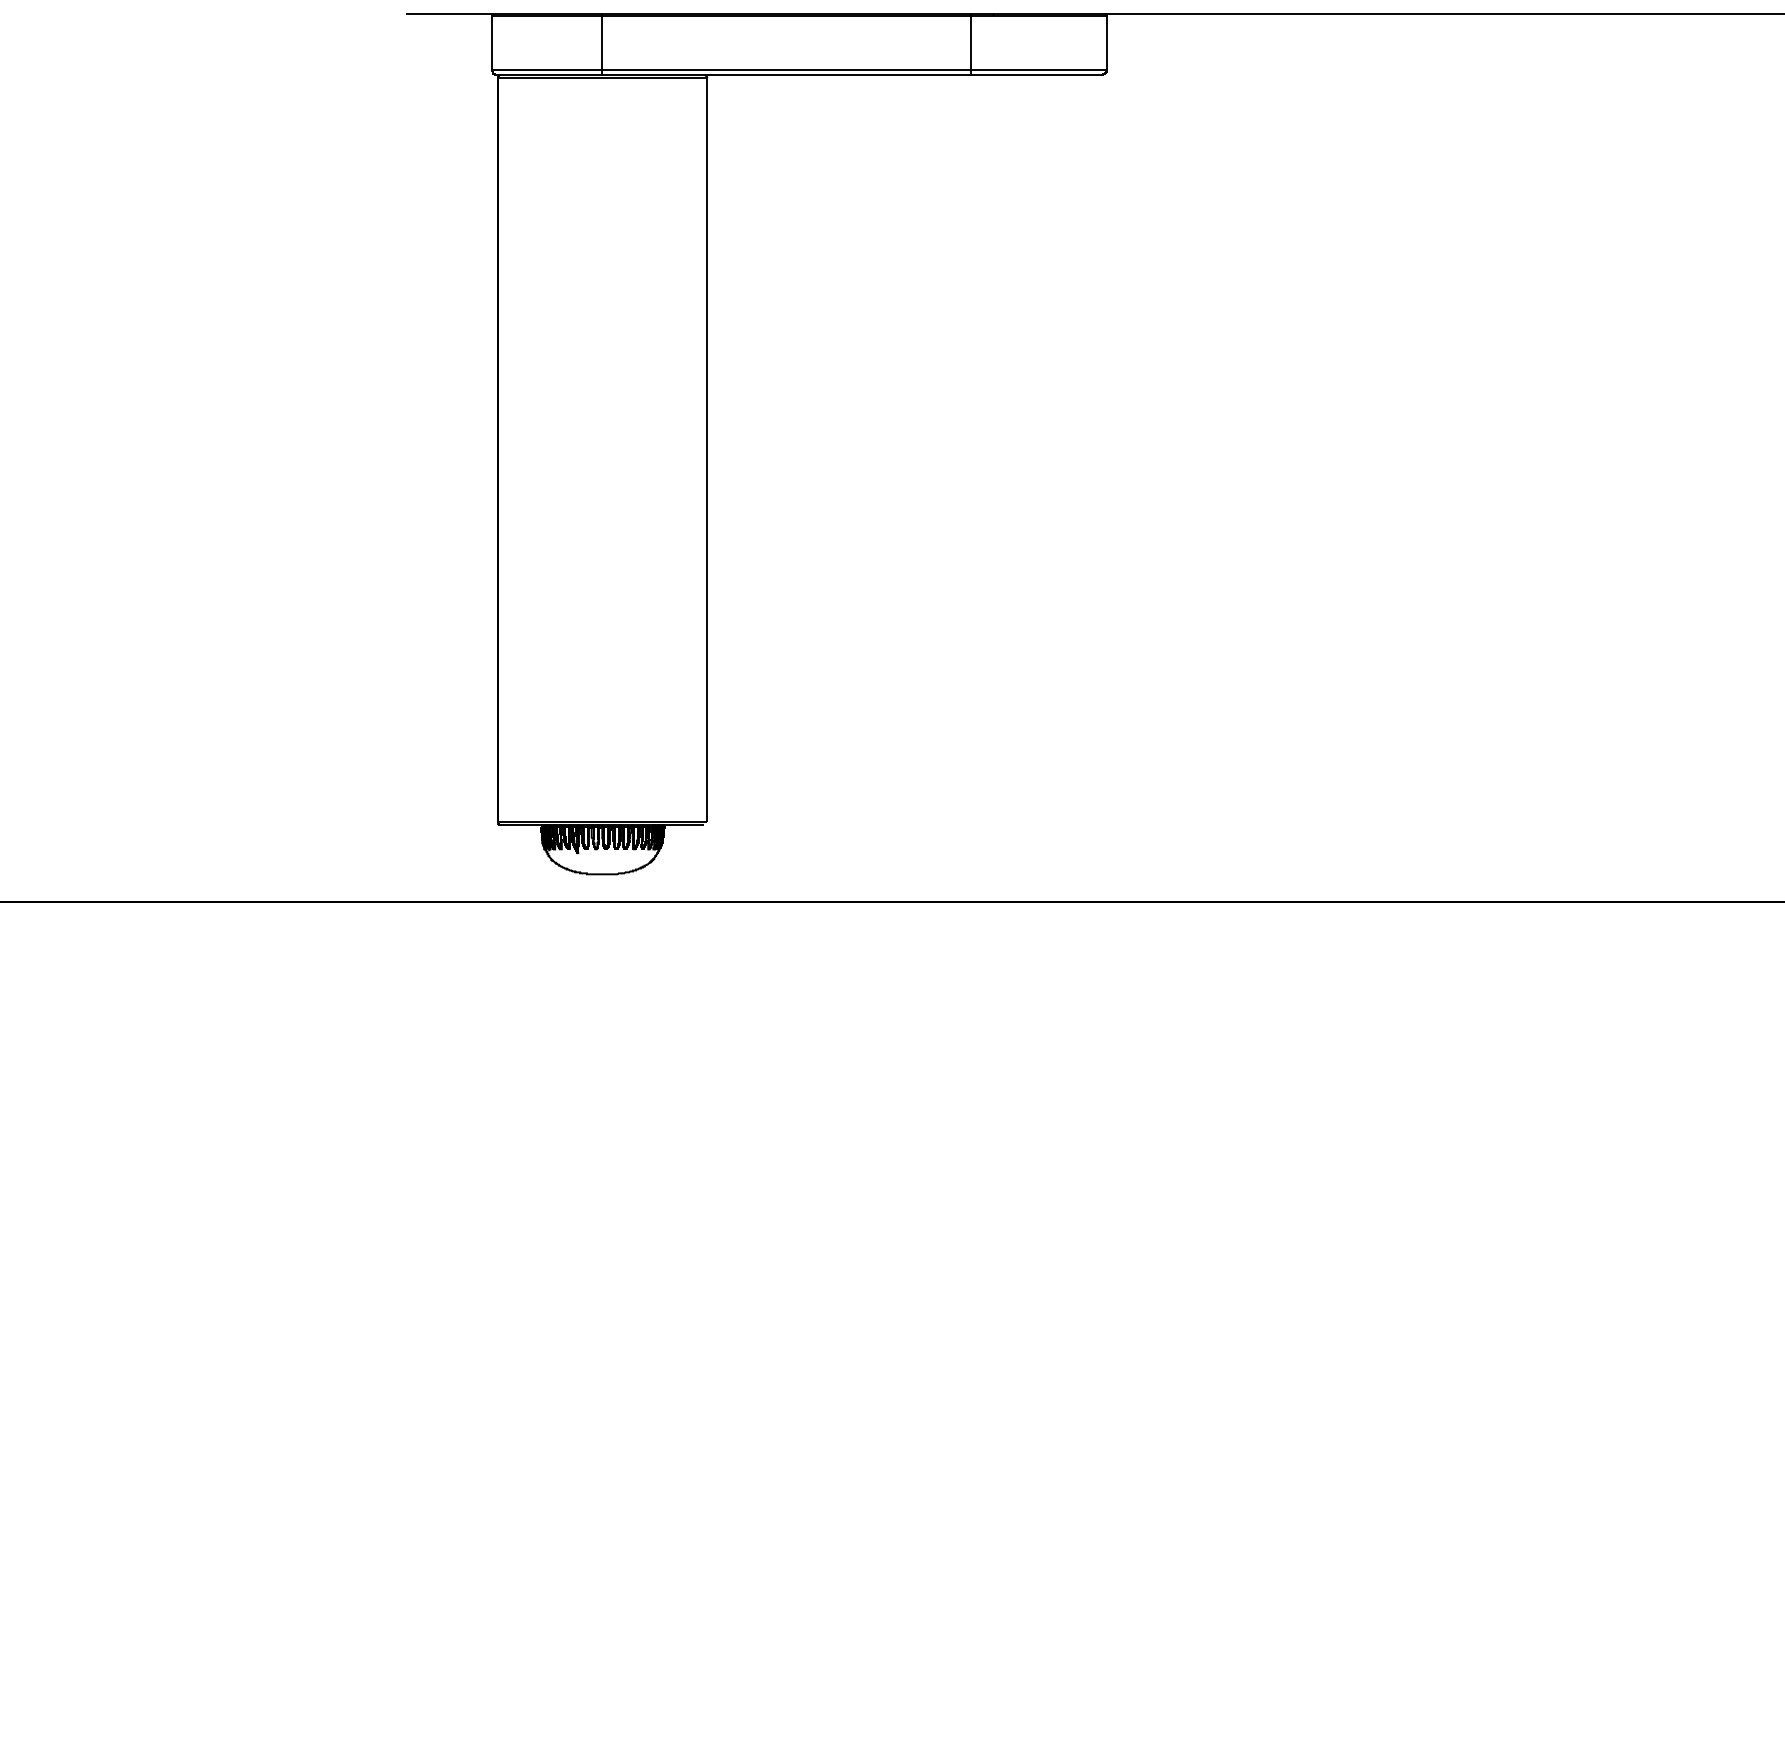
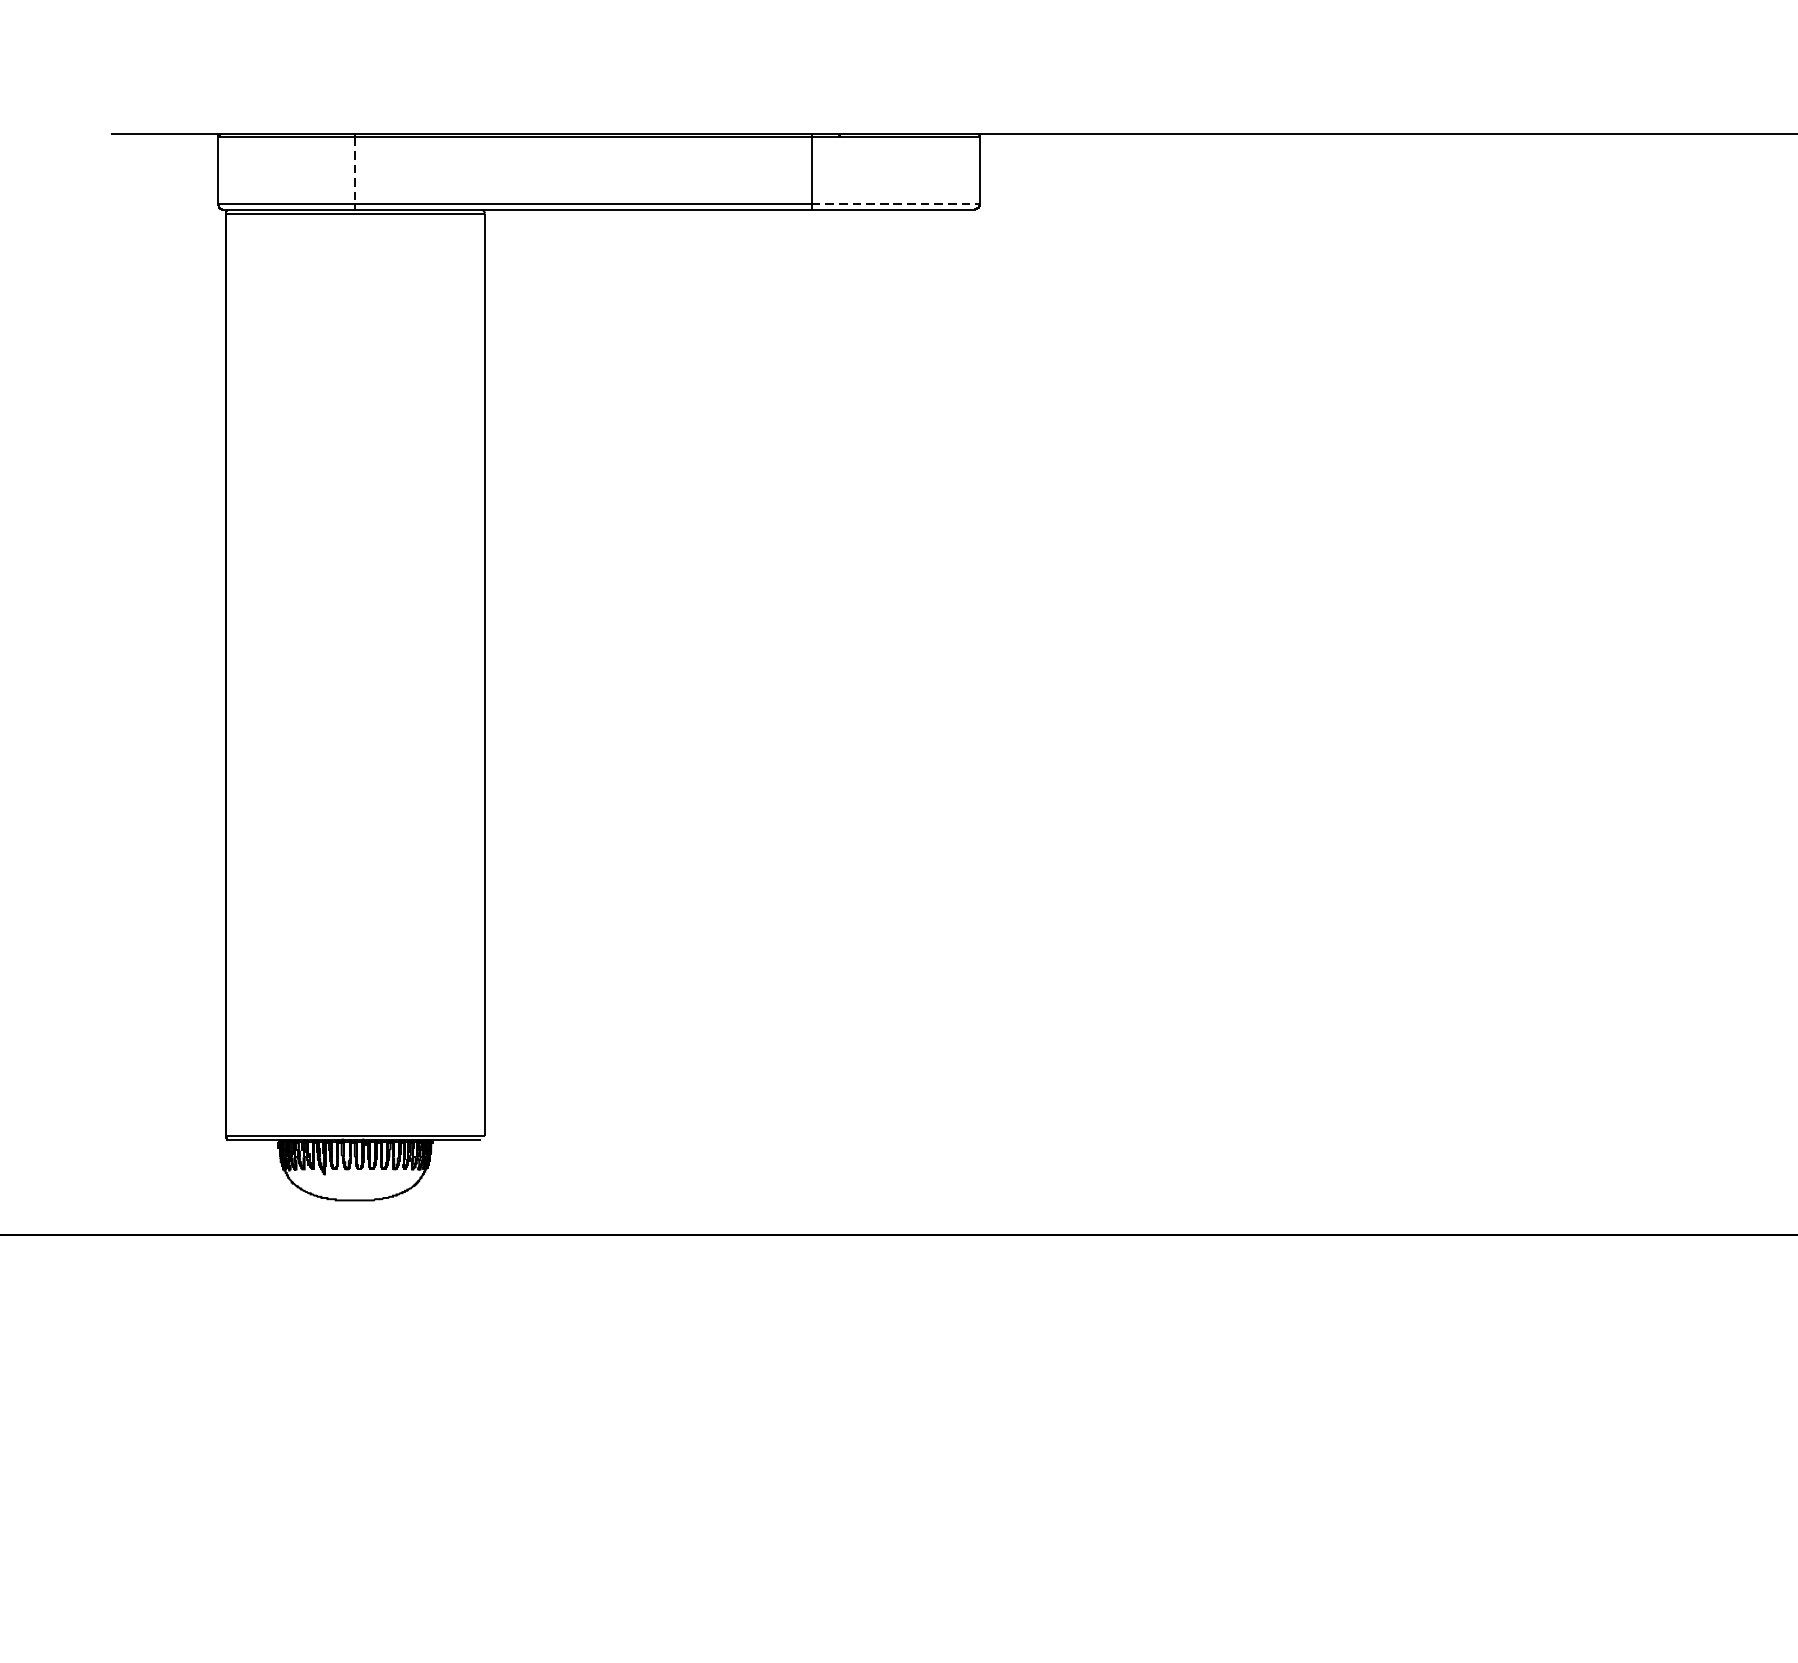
line: (602, 43) -> (355, 170), solid -> dashed
line: (1038, 70) -> (895, 204), solid -> dashed

